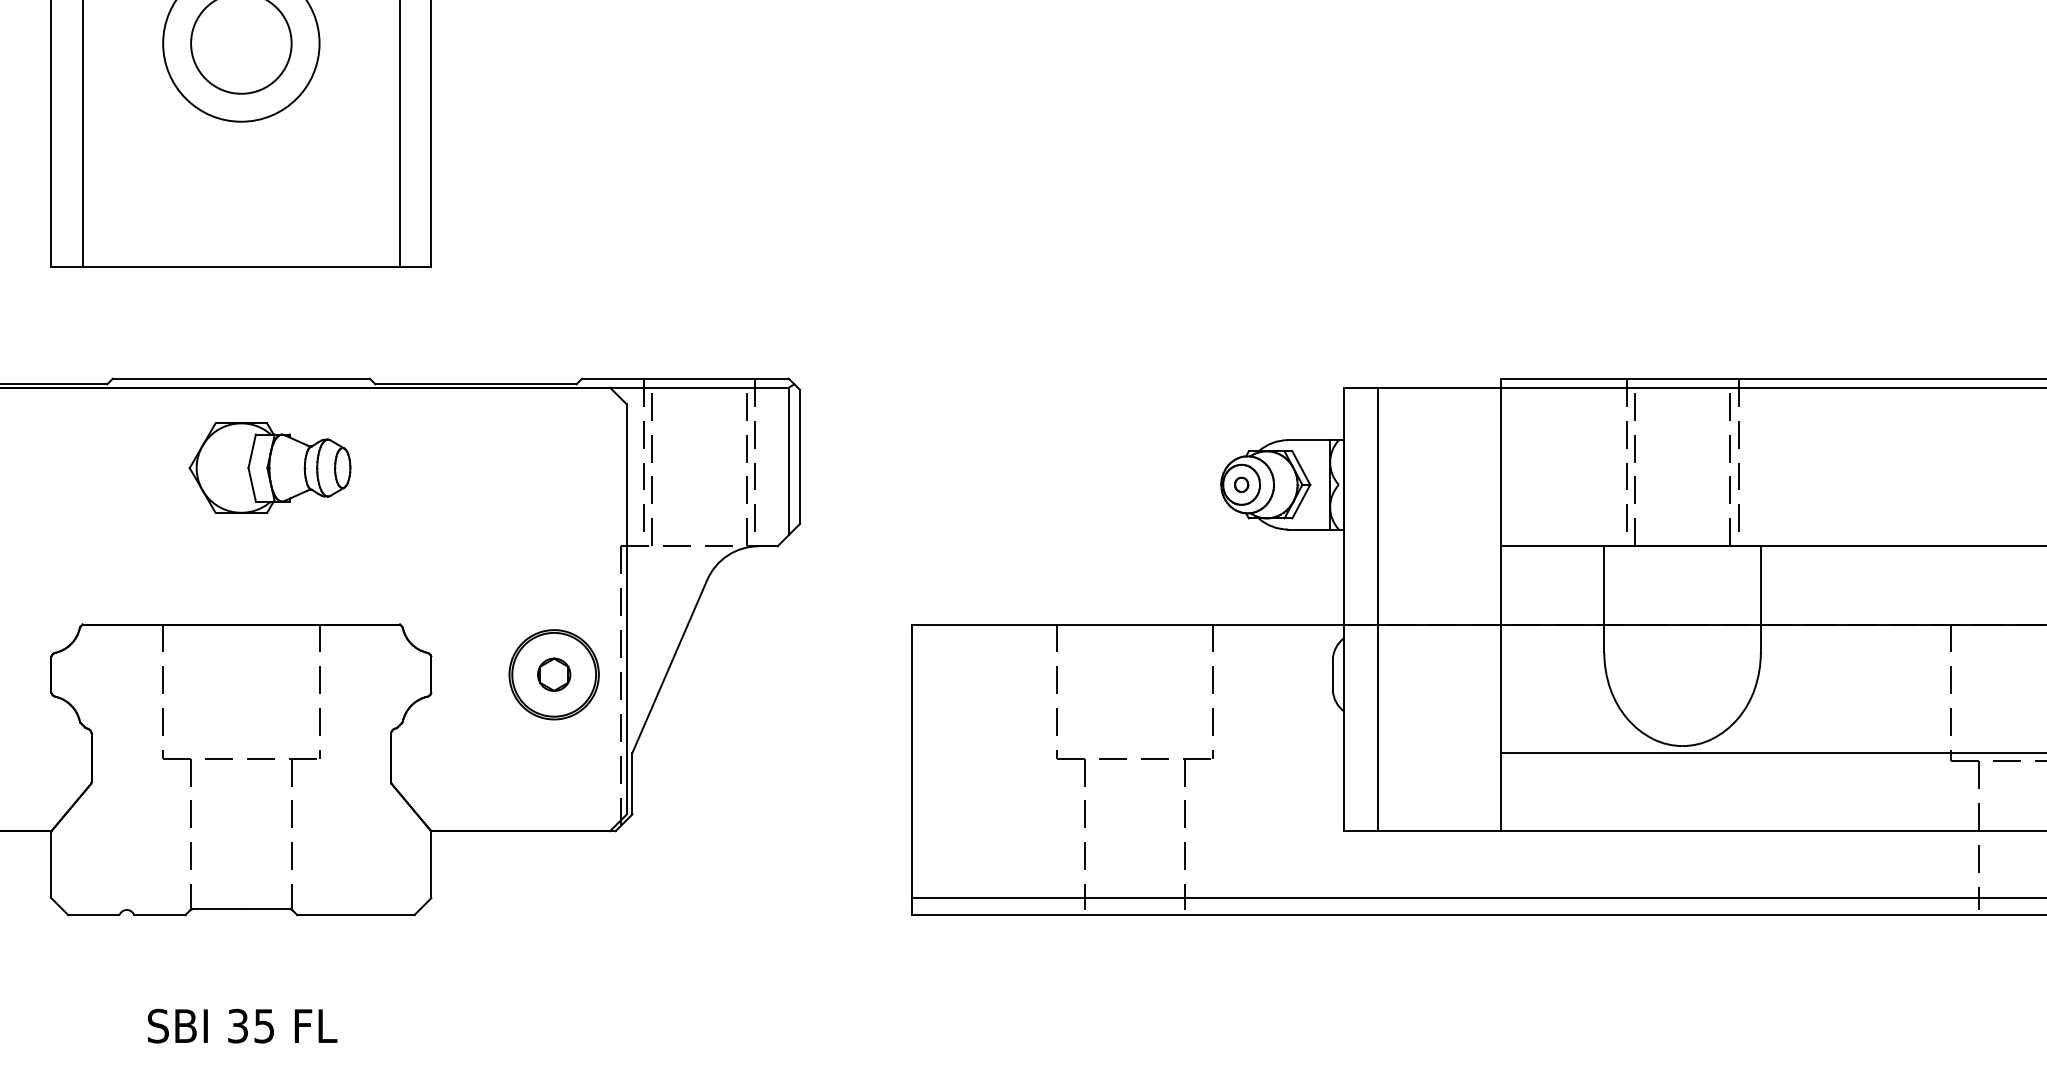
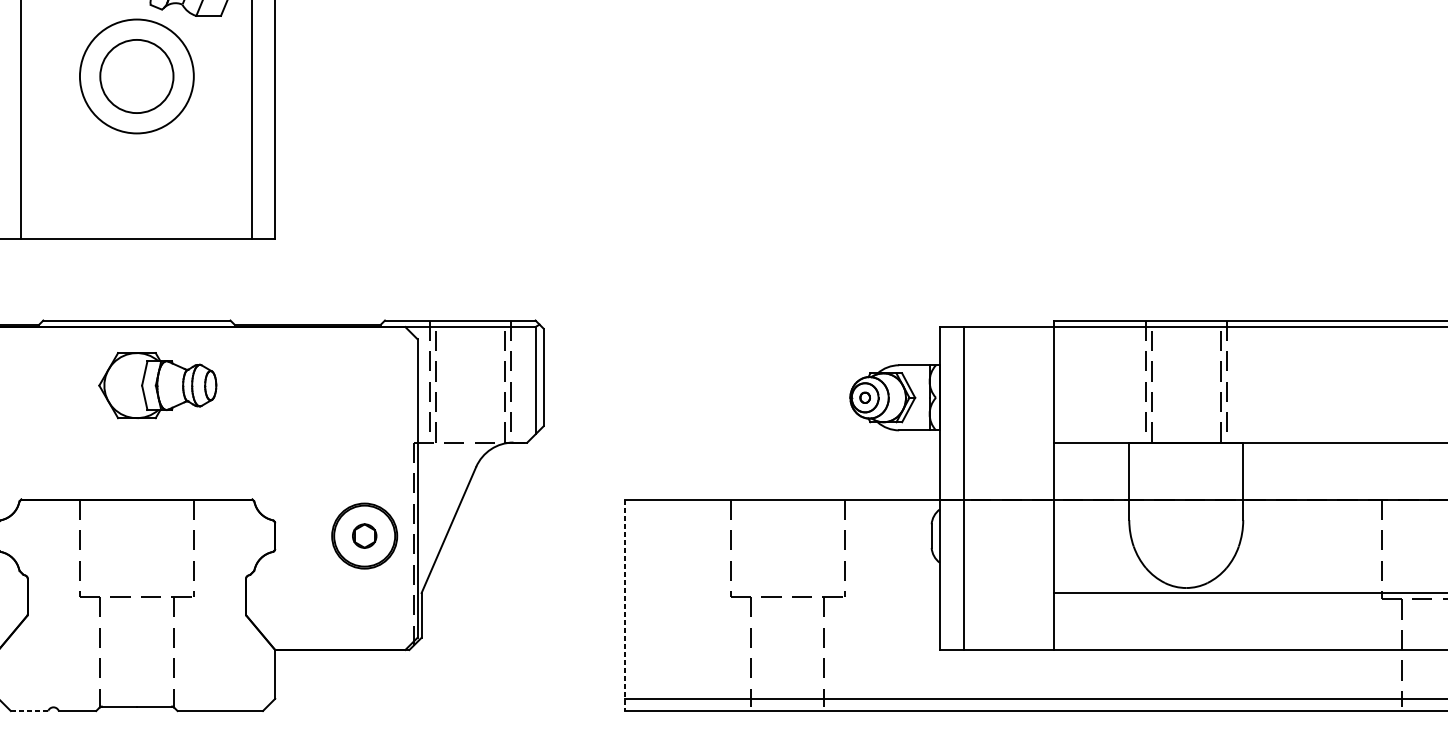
line: (911, 770) -> (624, 605), solid -> dashed
line: (93, 915) -> (29, 711), solid -> dashed

